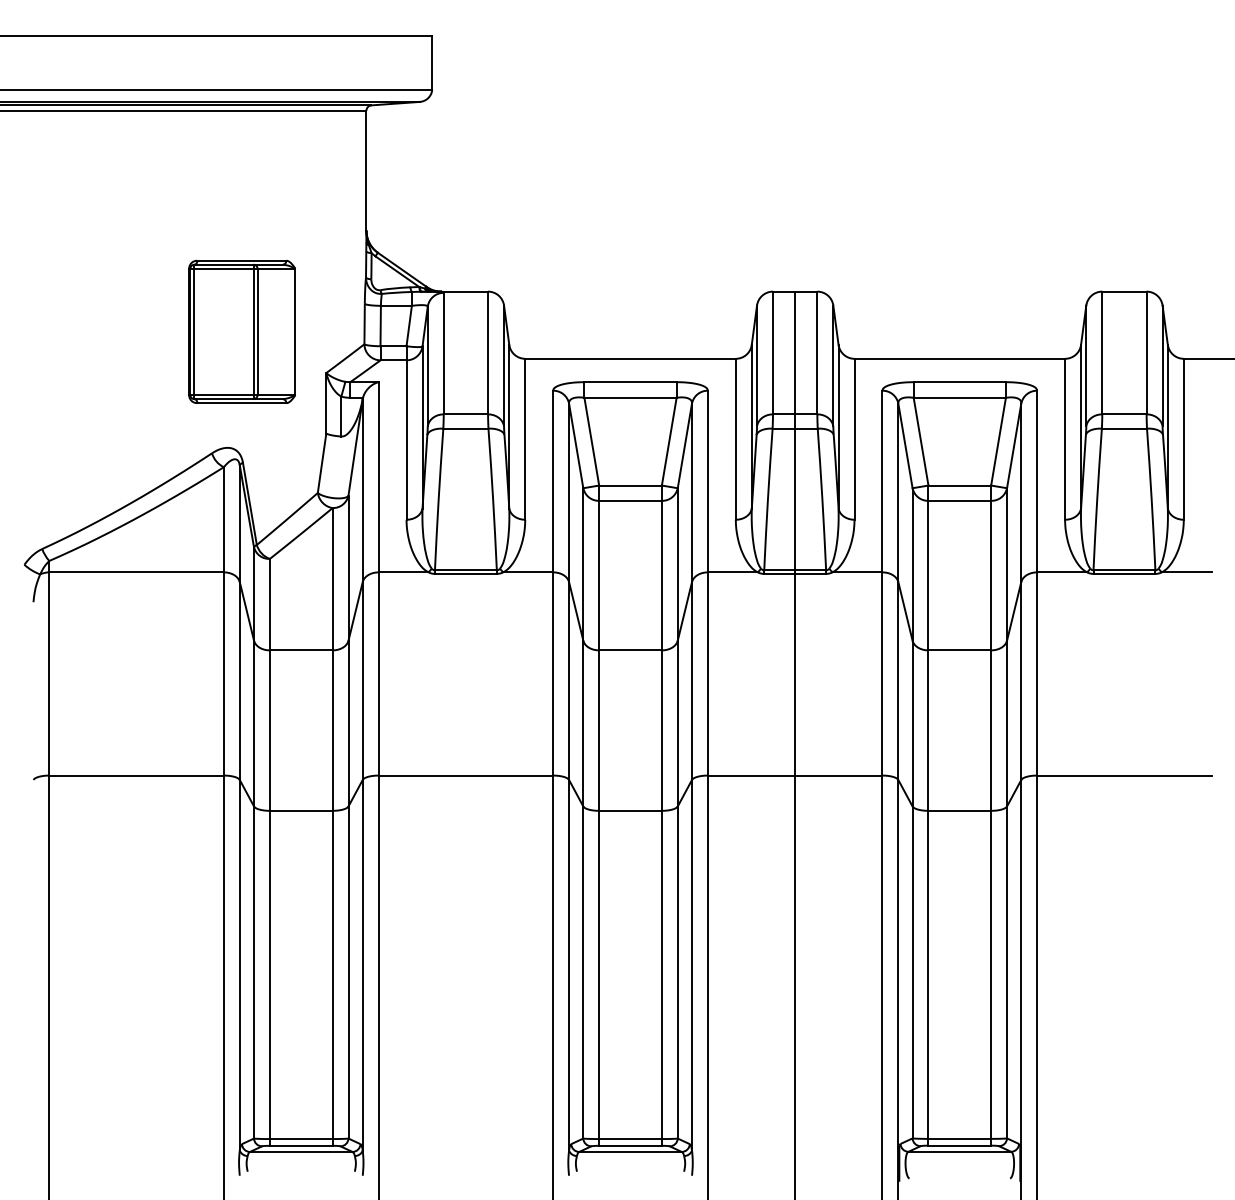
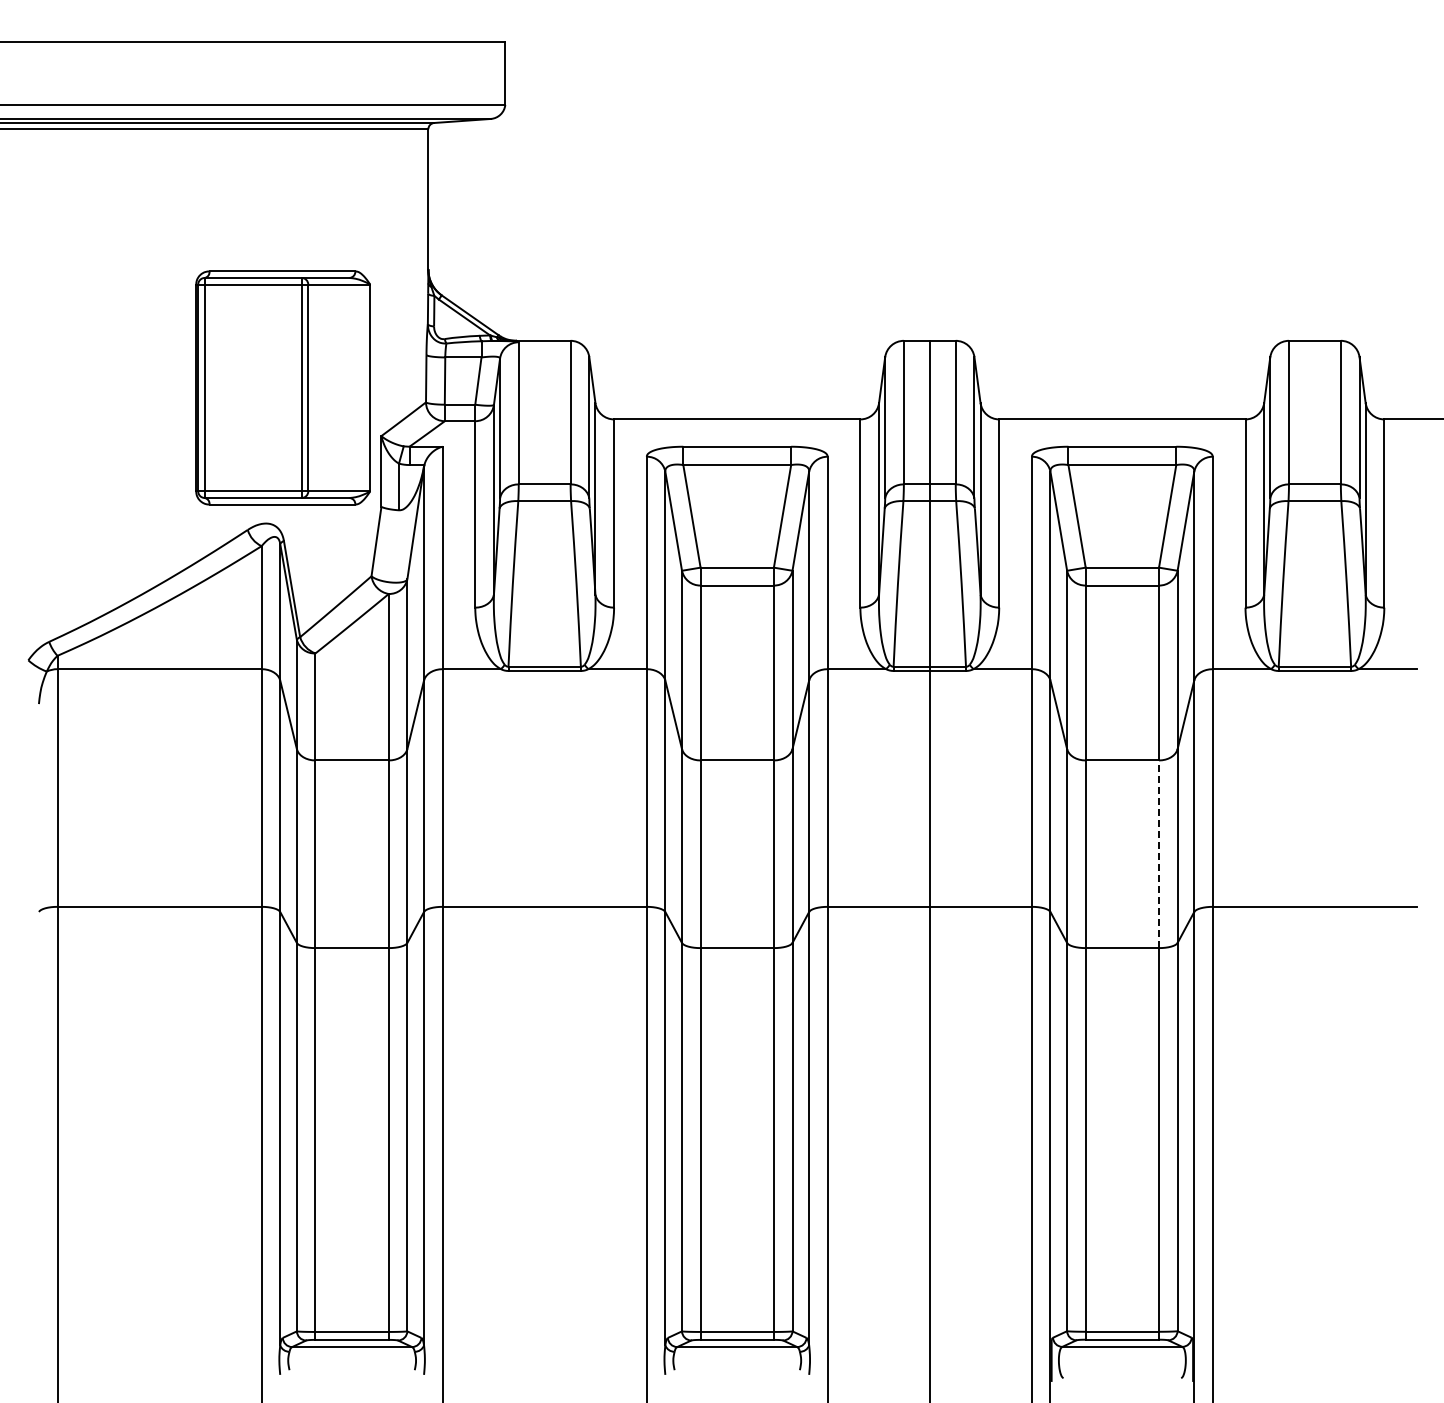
part: (241, 331) -> (282, 387), size x1.4
line: (991, 730) -> (1159, 854), solid -> dashed

